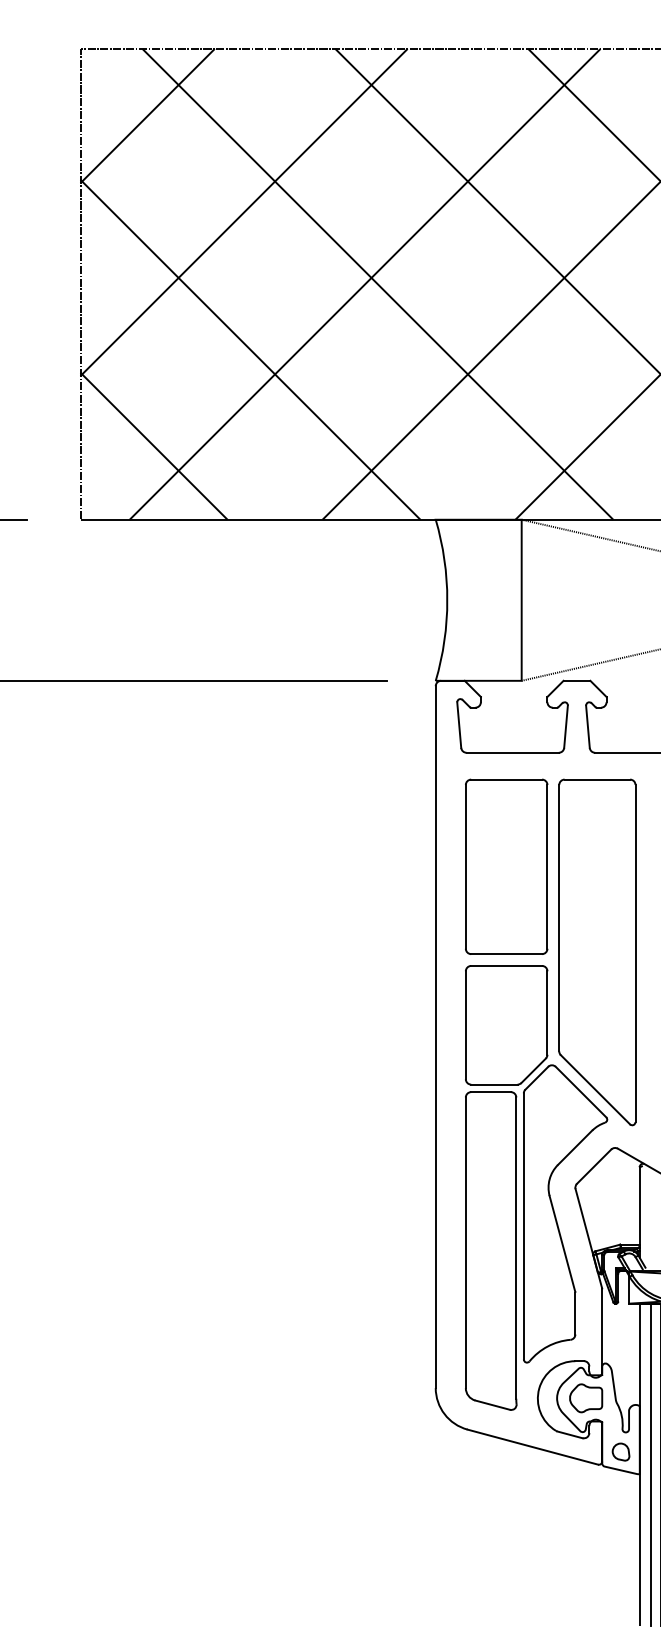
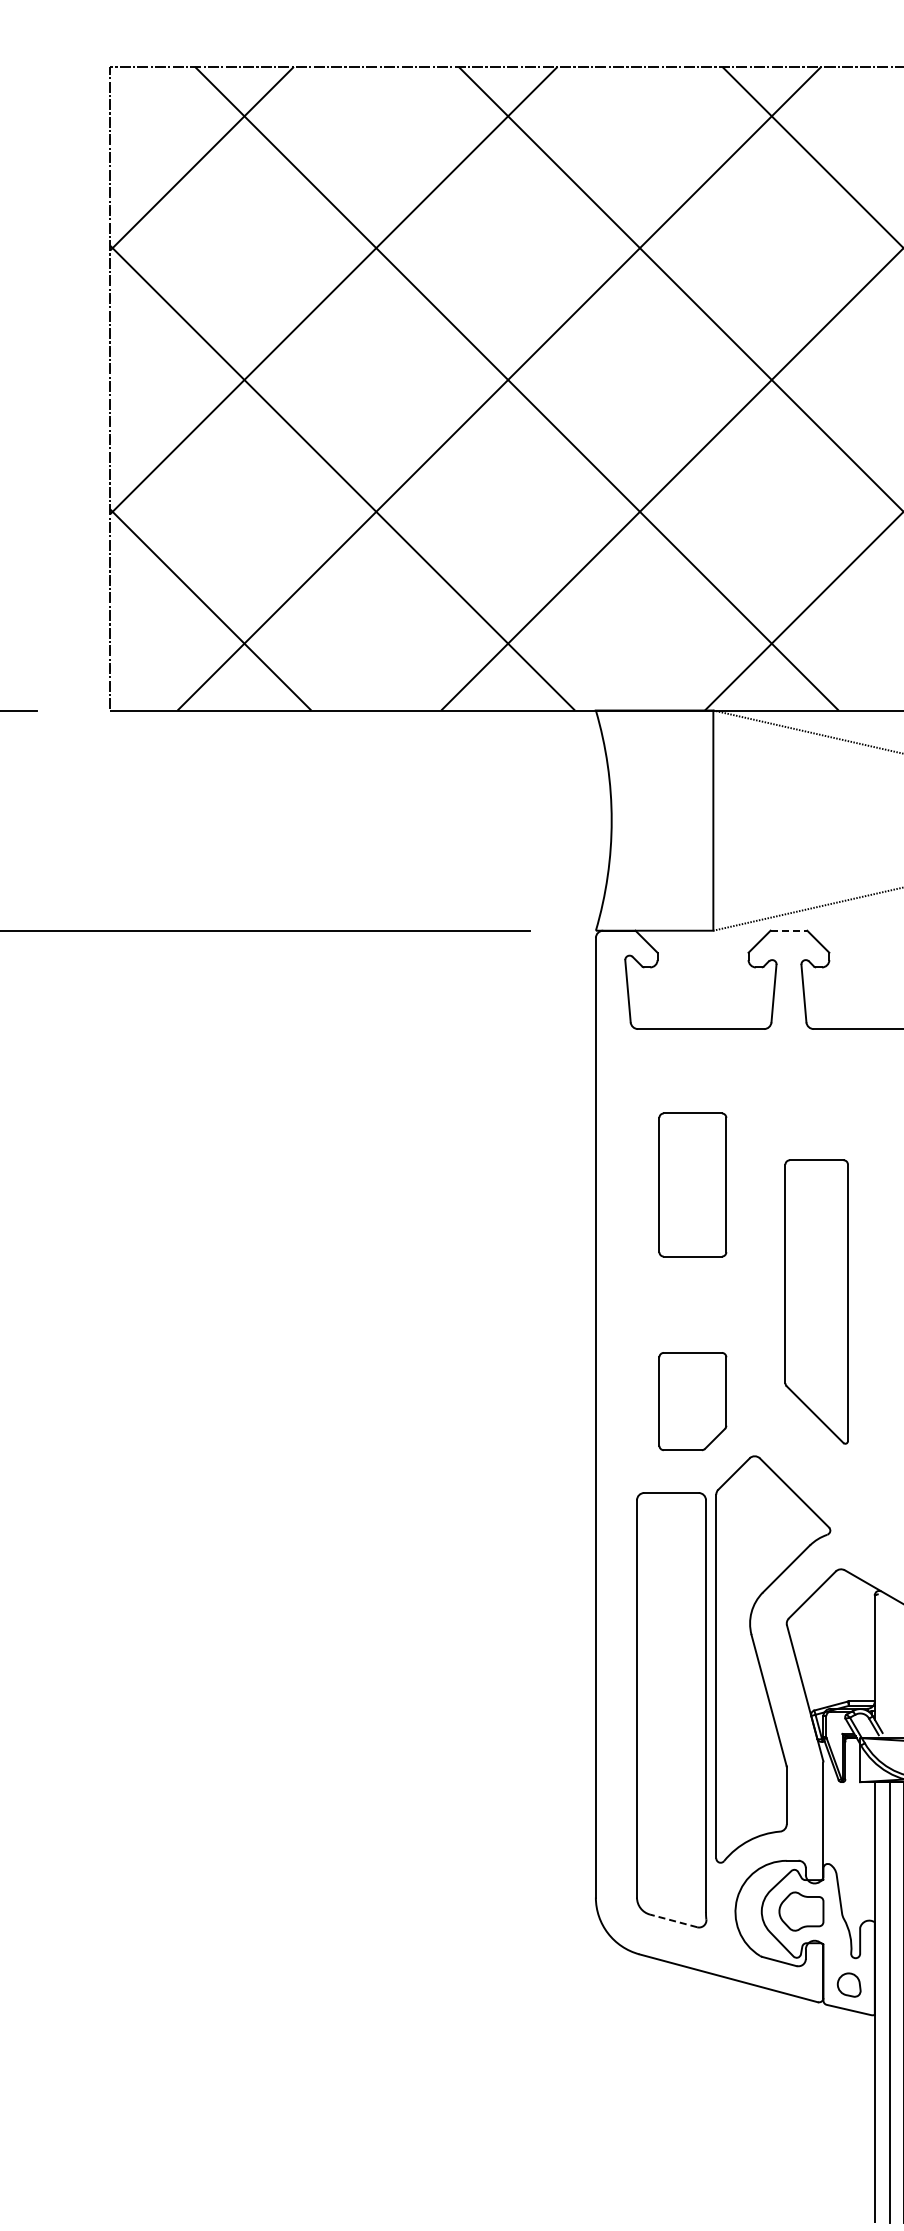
line: (577, 680) -> (789, 930), solid -> dashed
part: (506, 866) -> (692, 1184), size x0.6
part: (597, 952) -> (816, 1301), size x0.6
part: (506, 1025) -> (692, 1401), size x0.6
line: (492, 1404) -> (673, 1920), solid -> dashed

